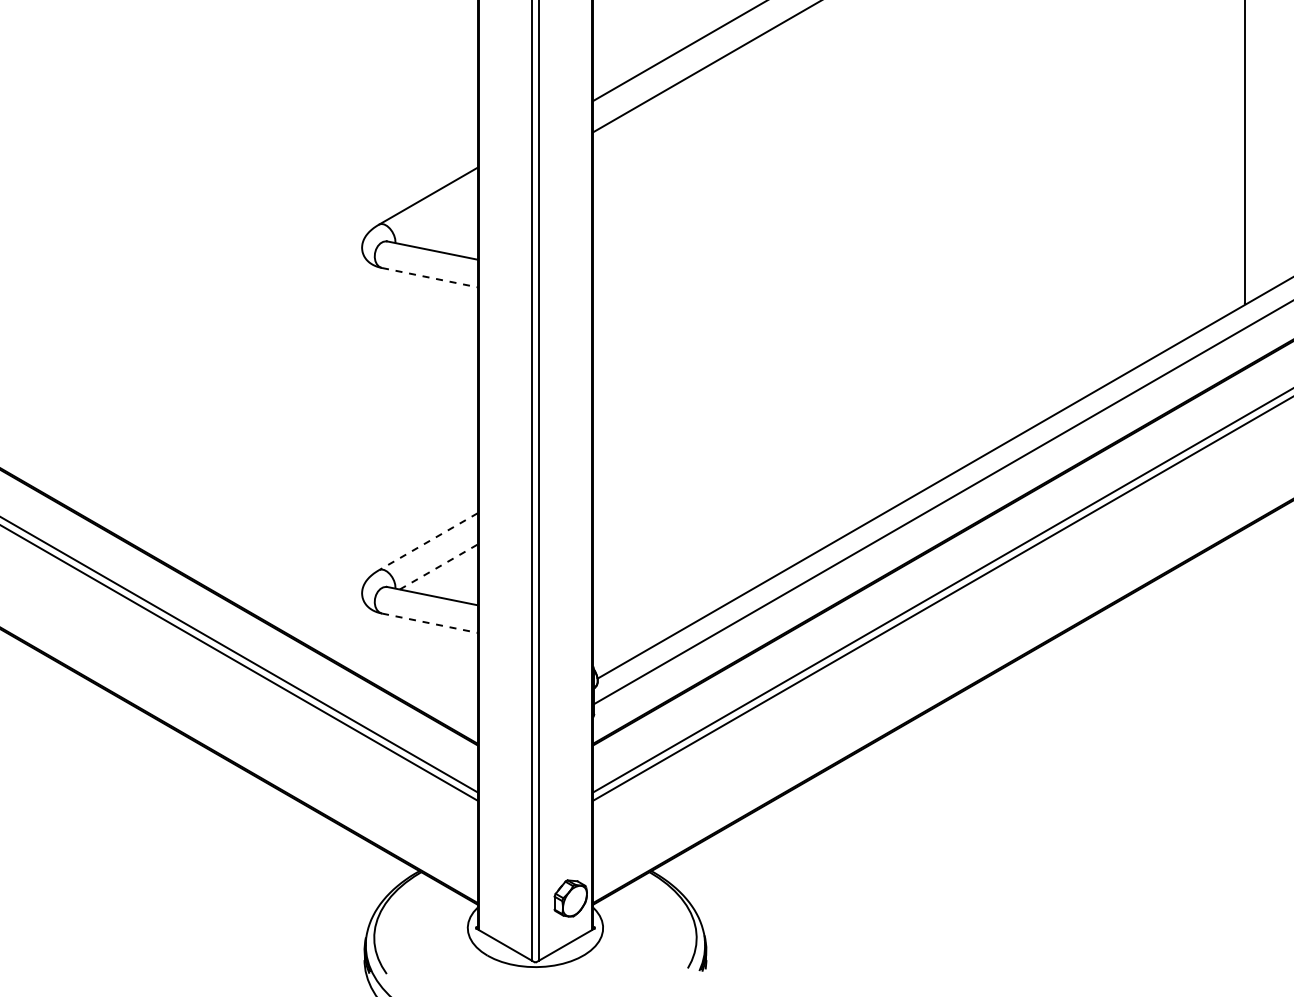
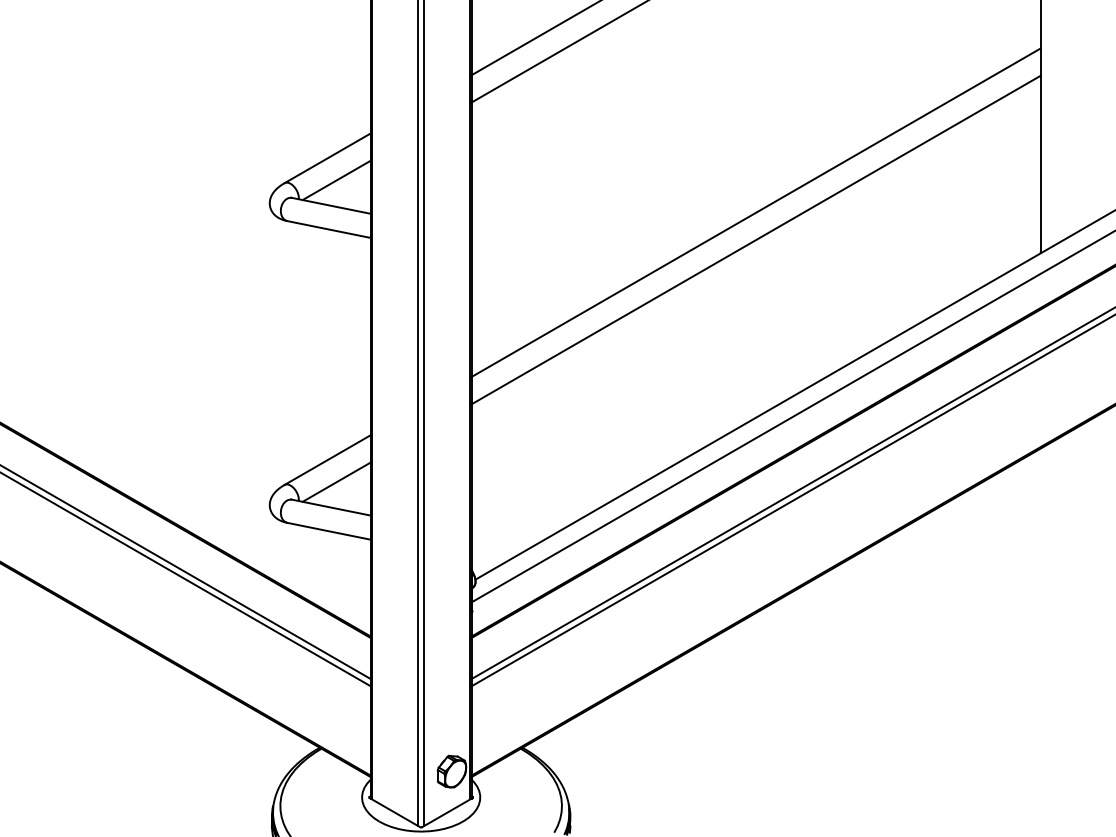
line: (438, 220) -> (336, 179), added
line: (918, 258) -> (755, 212), added
line: (429, 277) -> (328, 229), dashed -> solid
line: (918, 289) -> (755, 239), added
line: (428, 541) -> (327, 459), dashed -> solid
line: (439, 566) -> (337, 481), dashed -> solid
line: (429, 623) -> (328, 531), dashed -> solid

